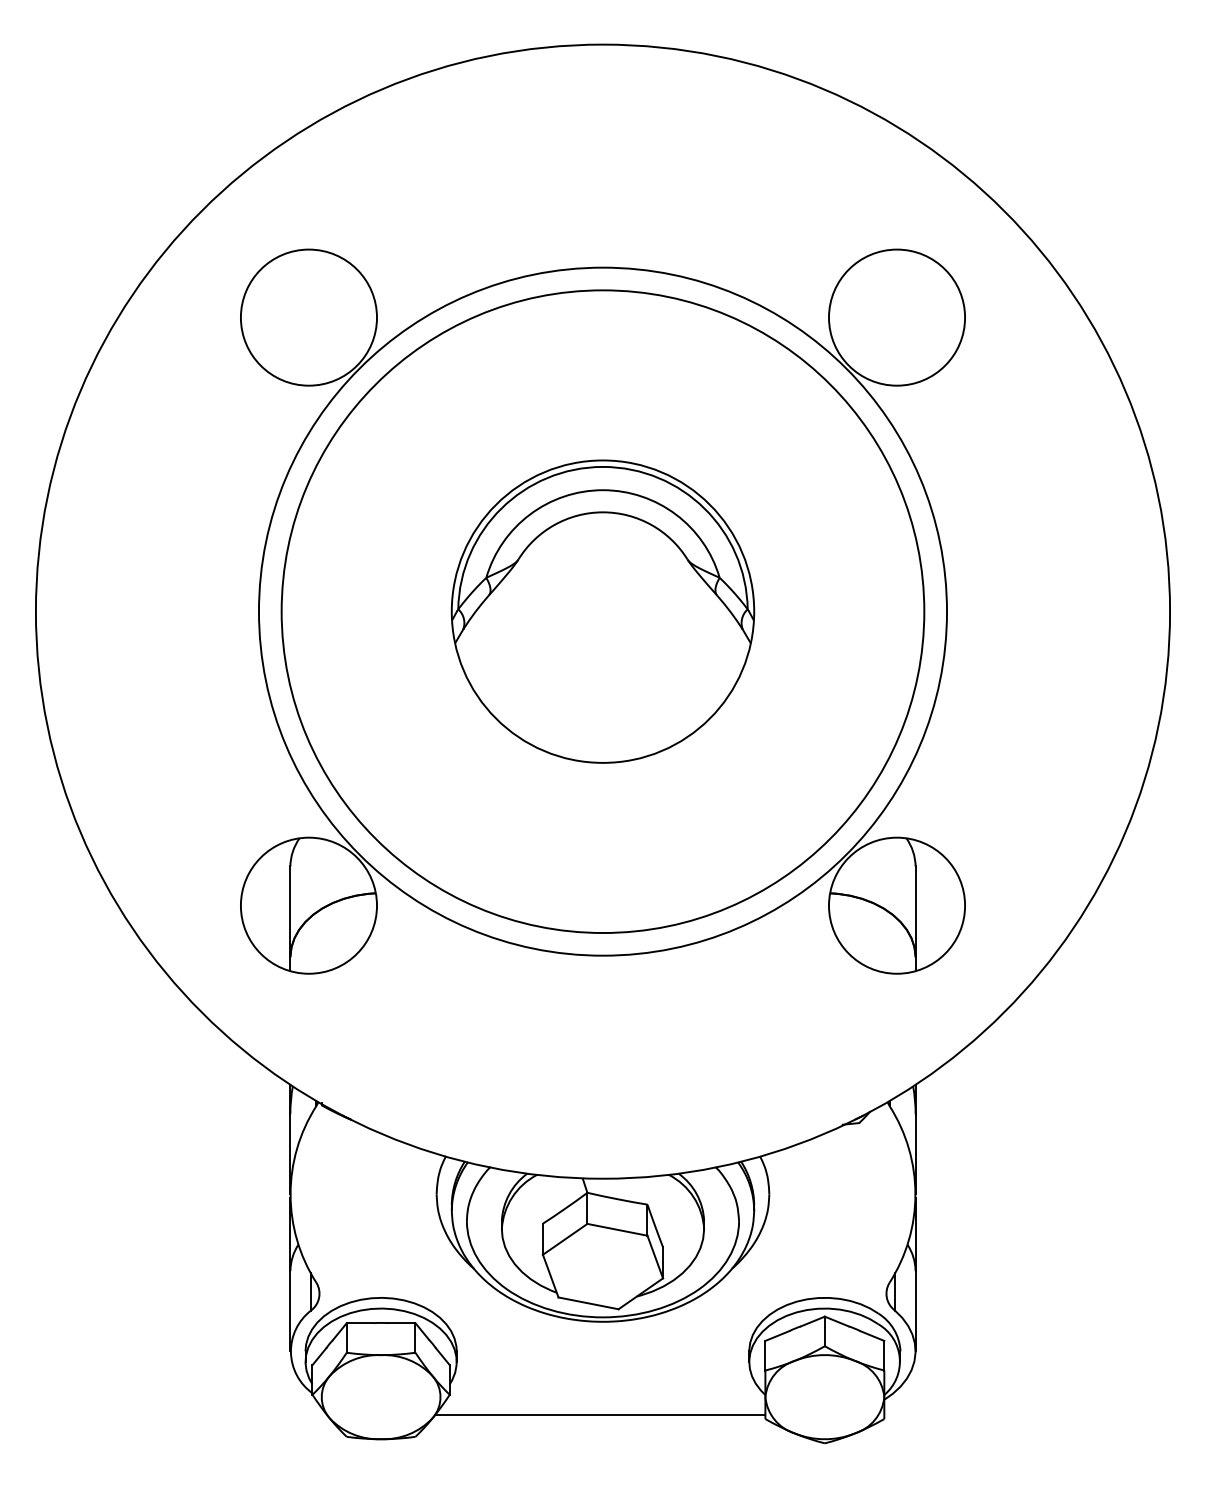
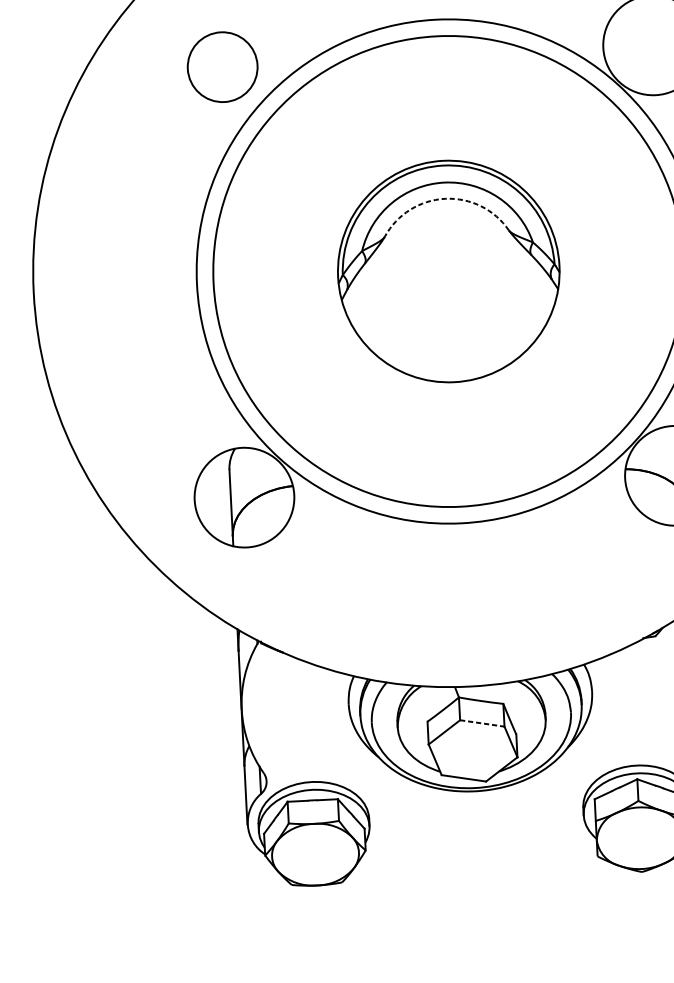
circle: (308, 317) -> (222, 67), size x0.7
arc: (603, 512) -> (445, 198), solid -> dashed
line: (617, 1229) -> (482, 723), solid -> dashed
line: (599, 1415) -> (476, 860), removed

